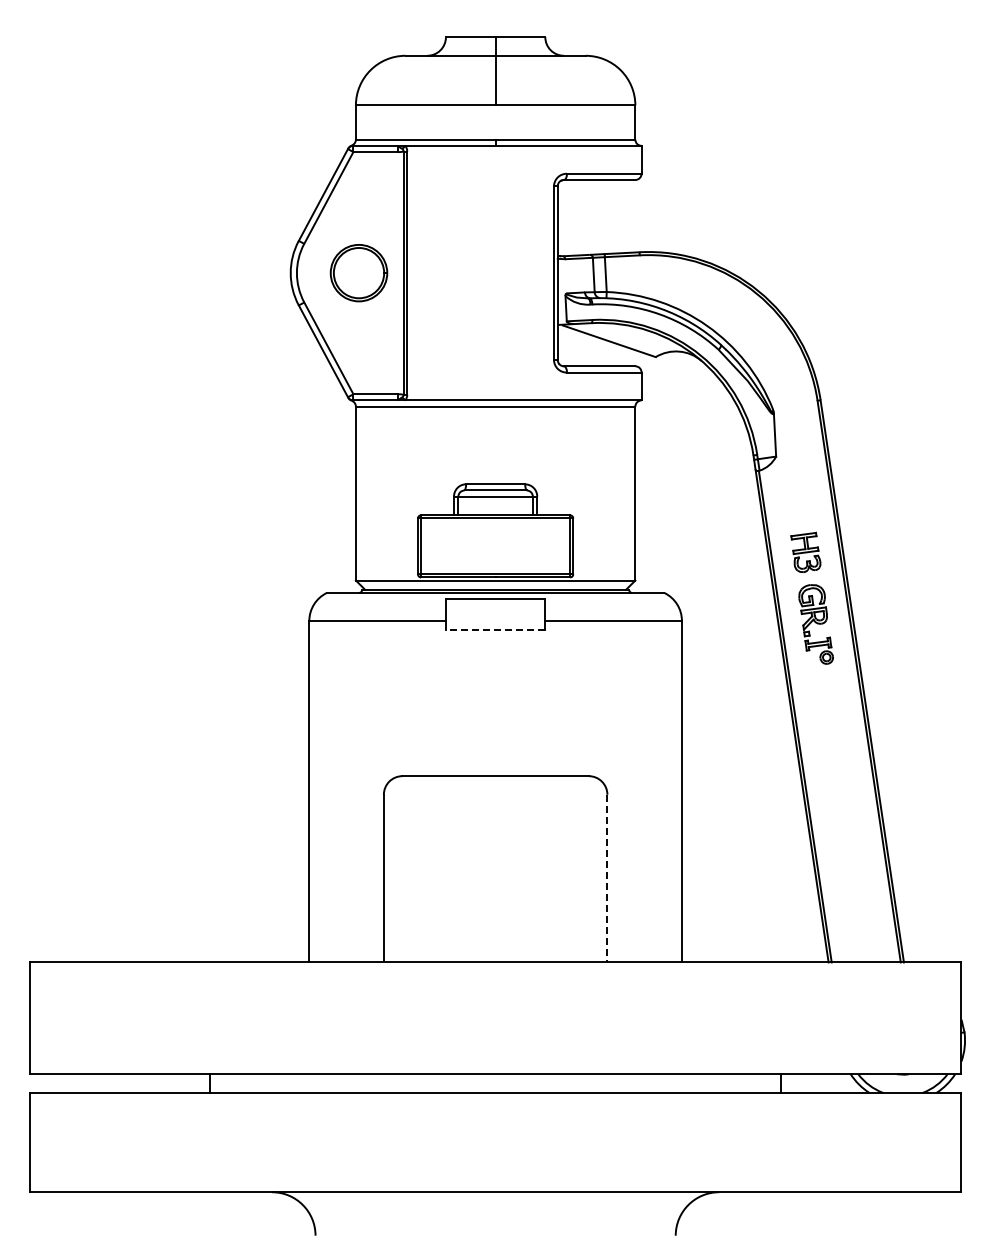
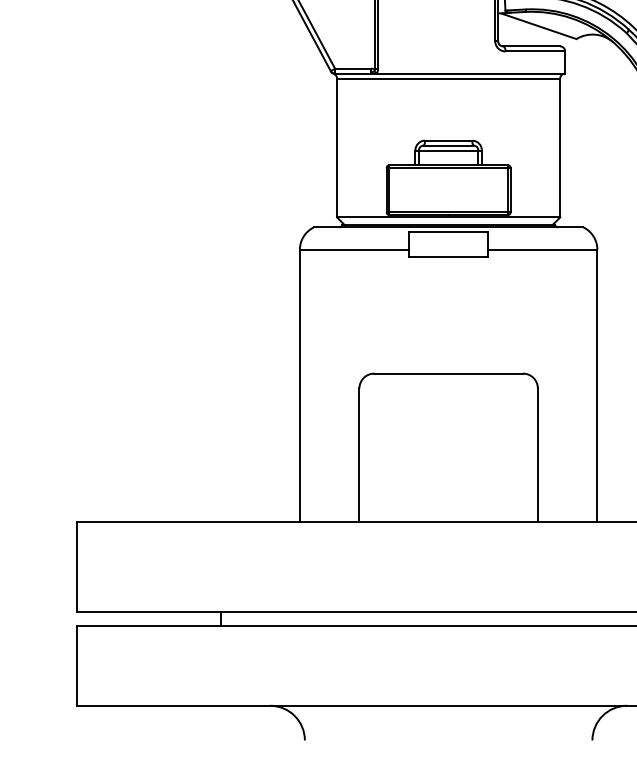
line: (495, 630) -> (448, 257), dashed -> solid
line: (607, 878) -> (537, 455), dashed -> solid

